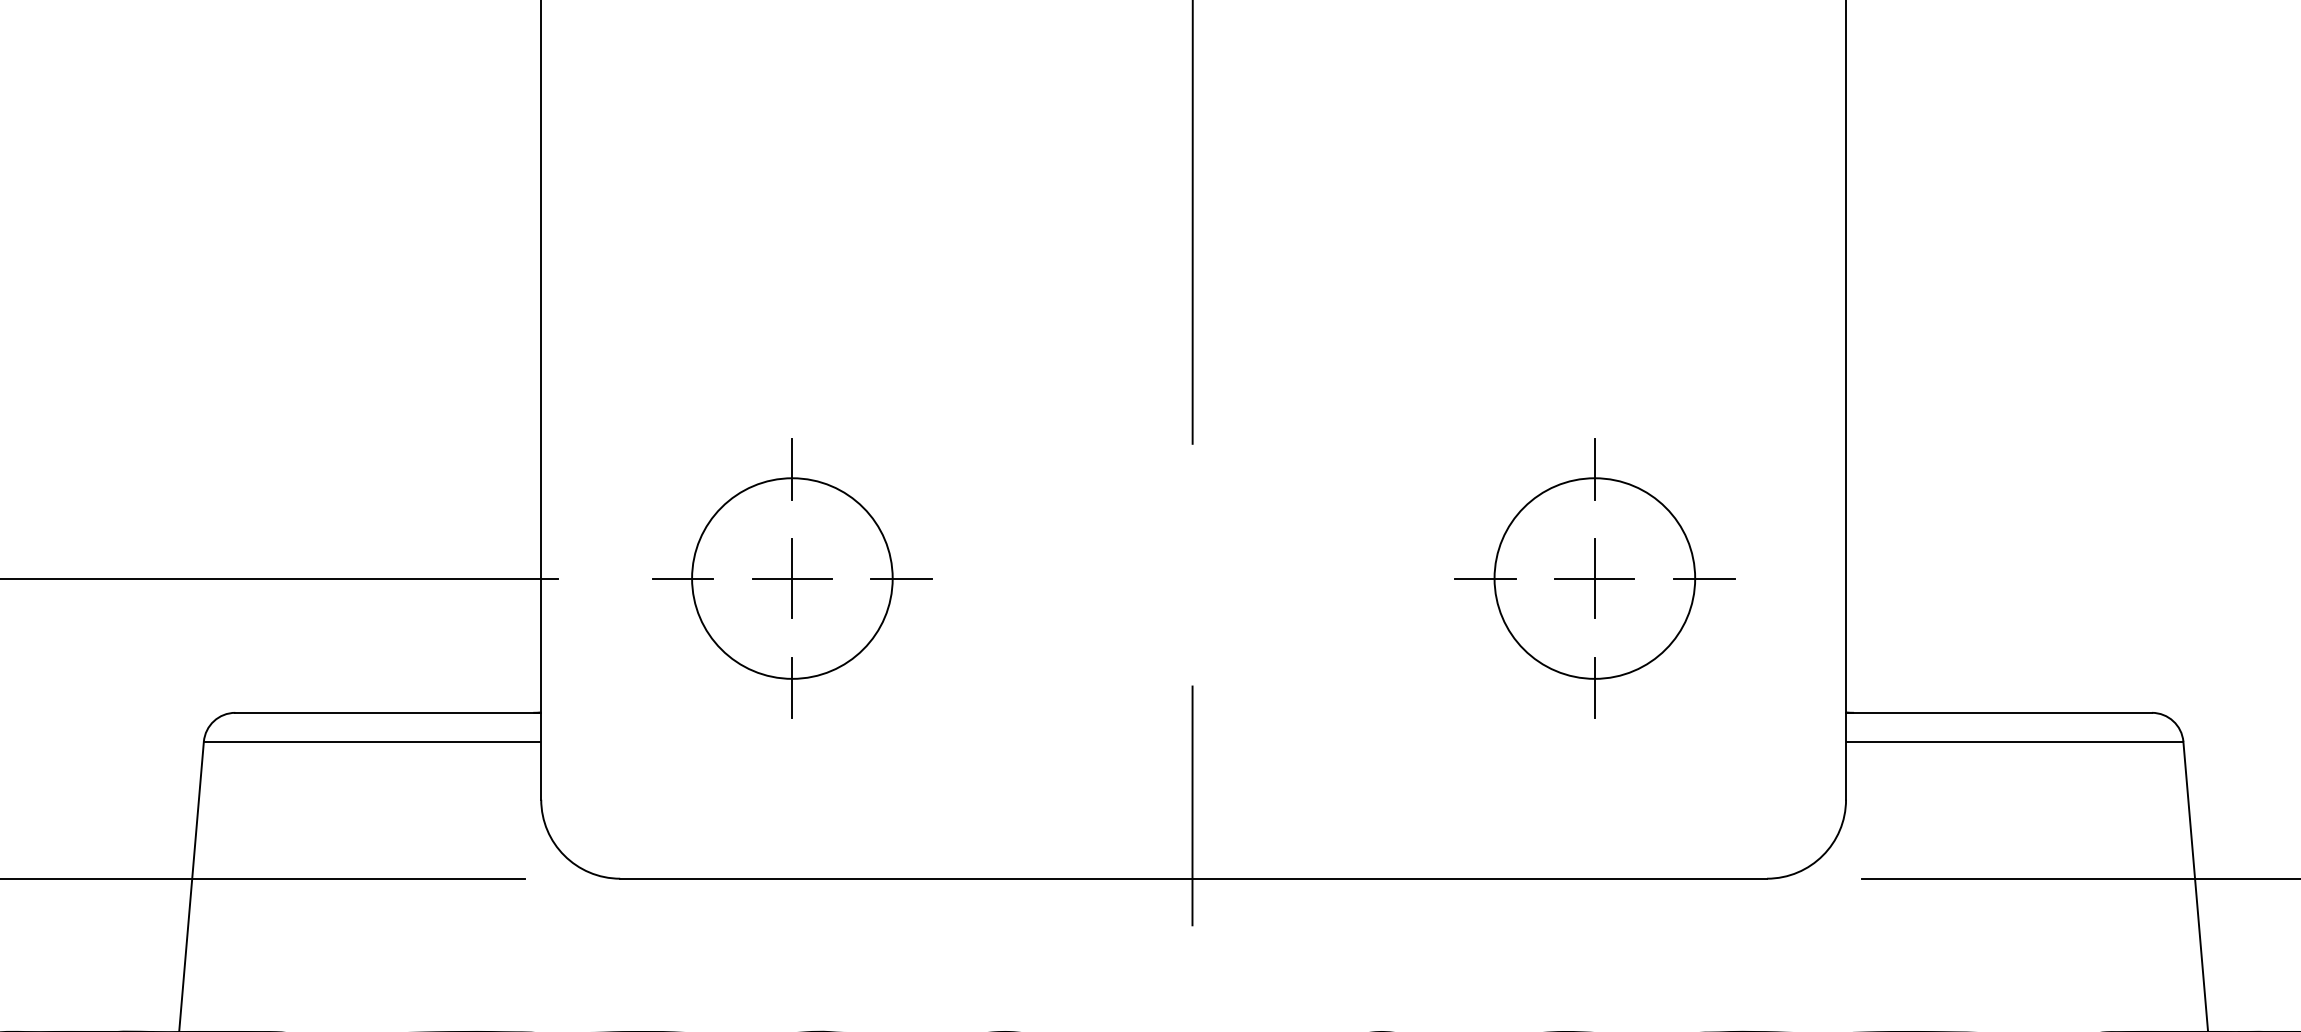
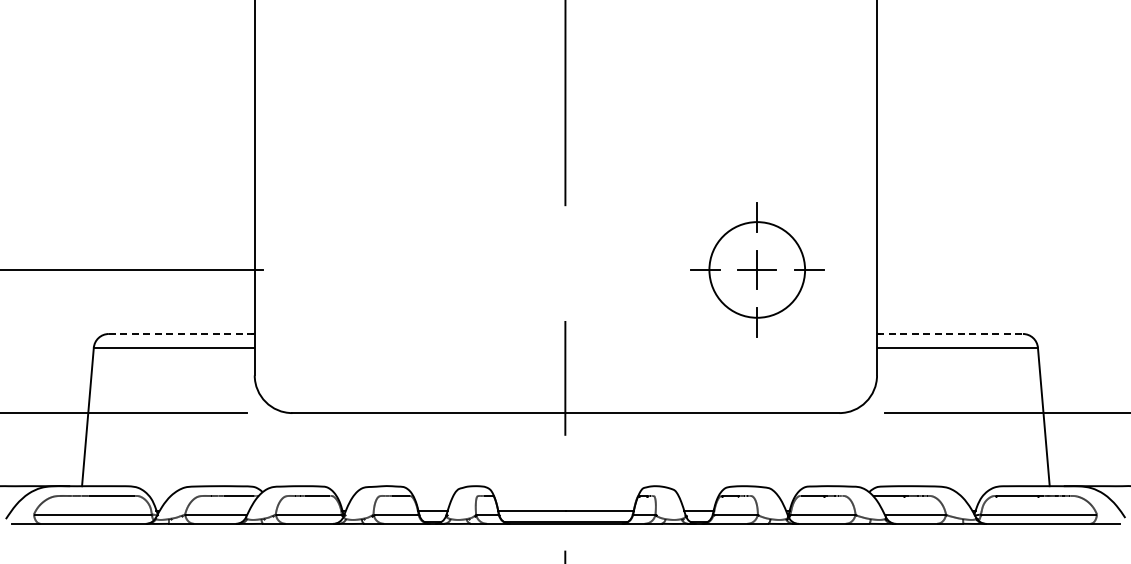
part: (792, 577) -> (374, 269), removed
line: (387, 713) -> (181, 334), solid -> dashed
line: (1997, 713) -> (949, 334), solid -> dashed

